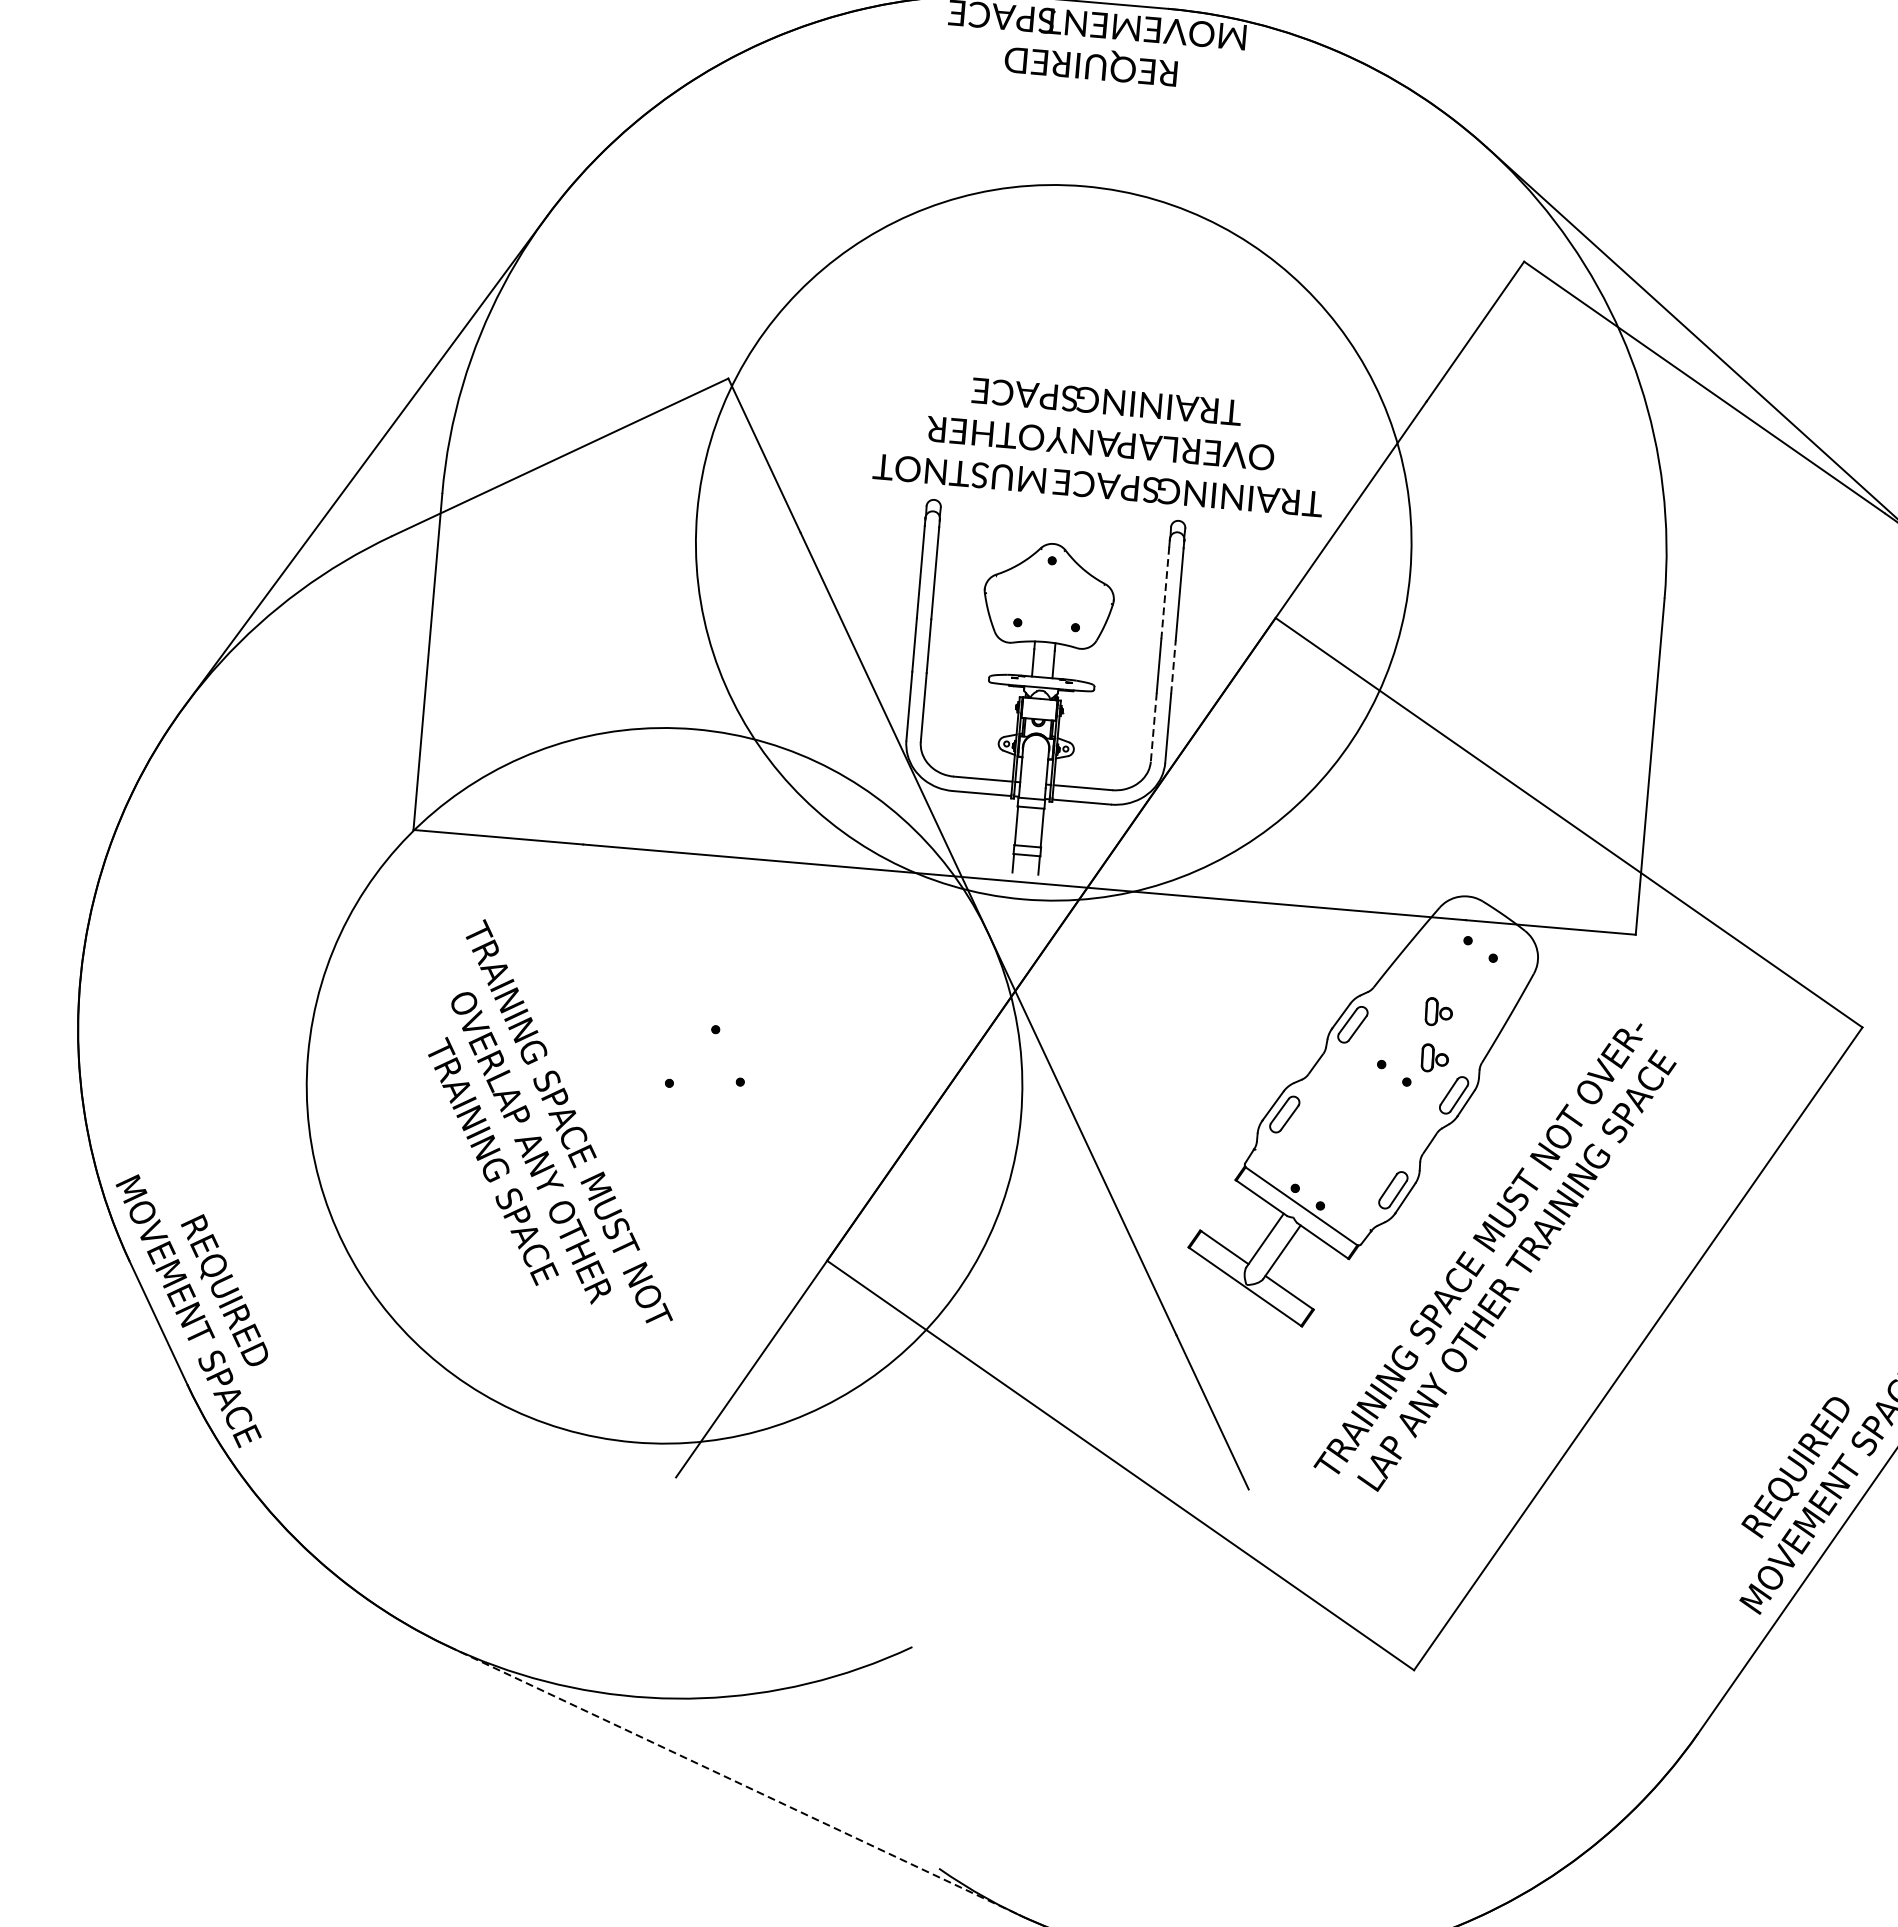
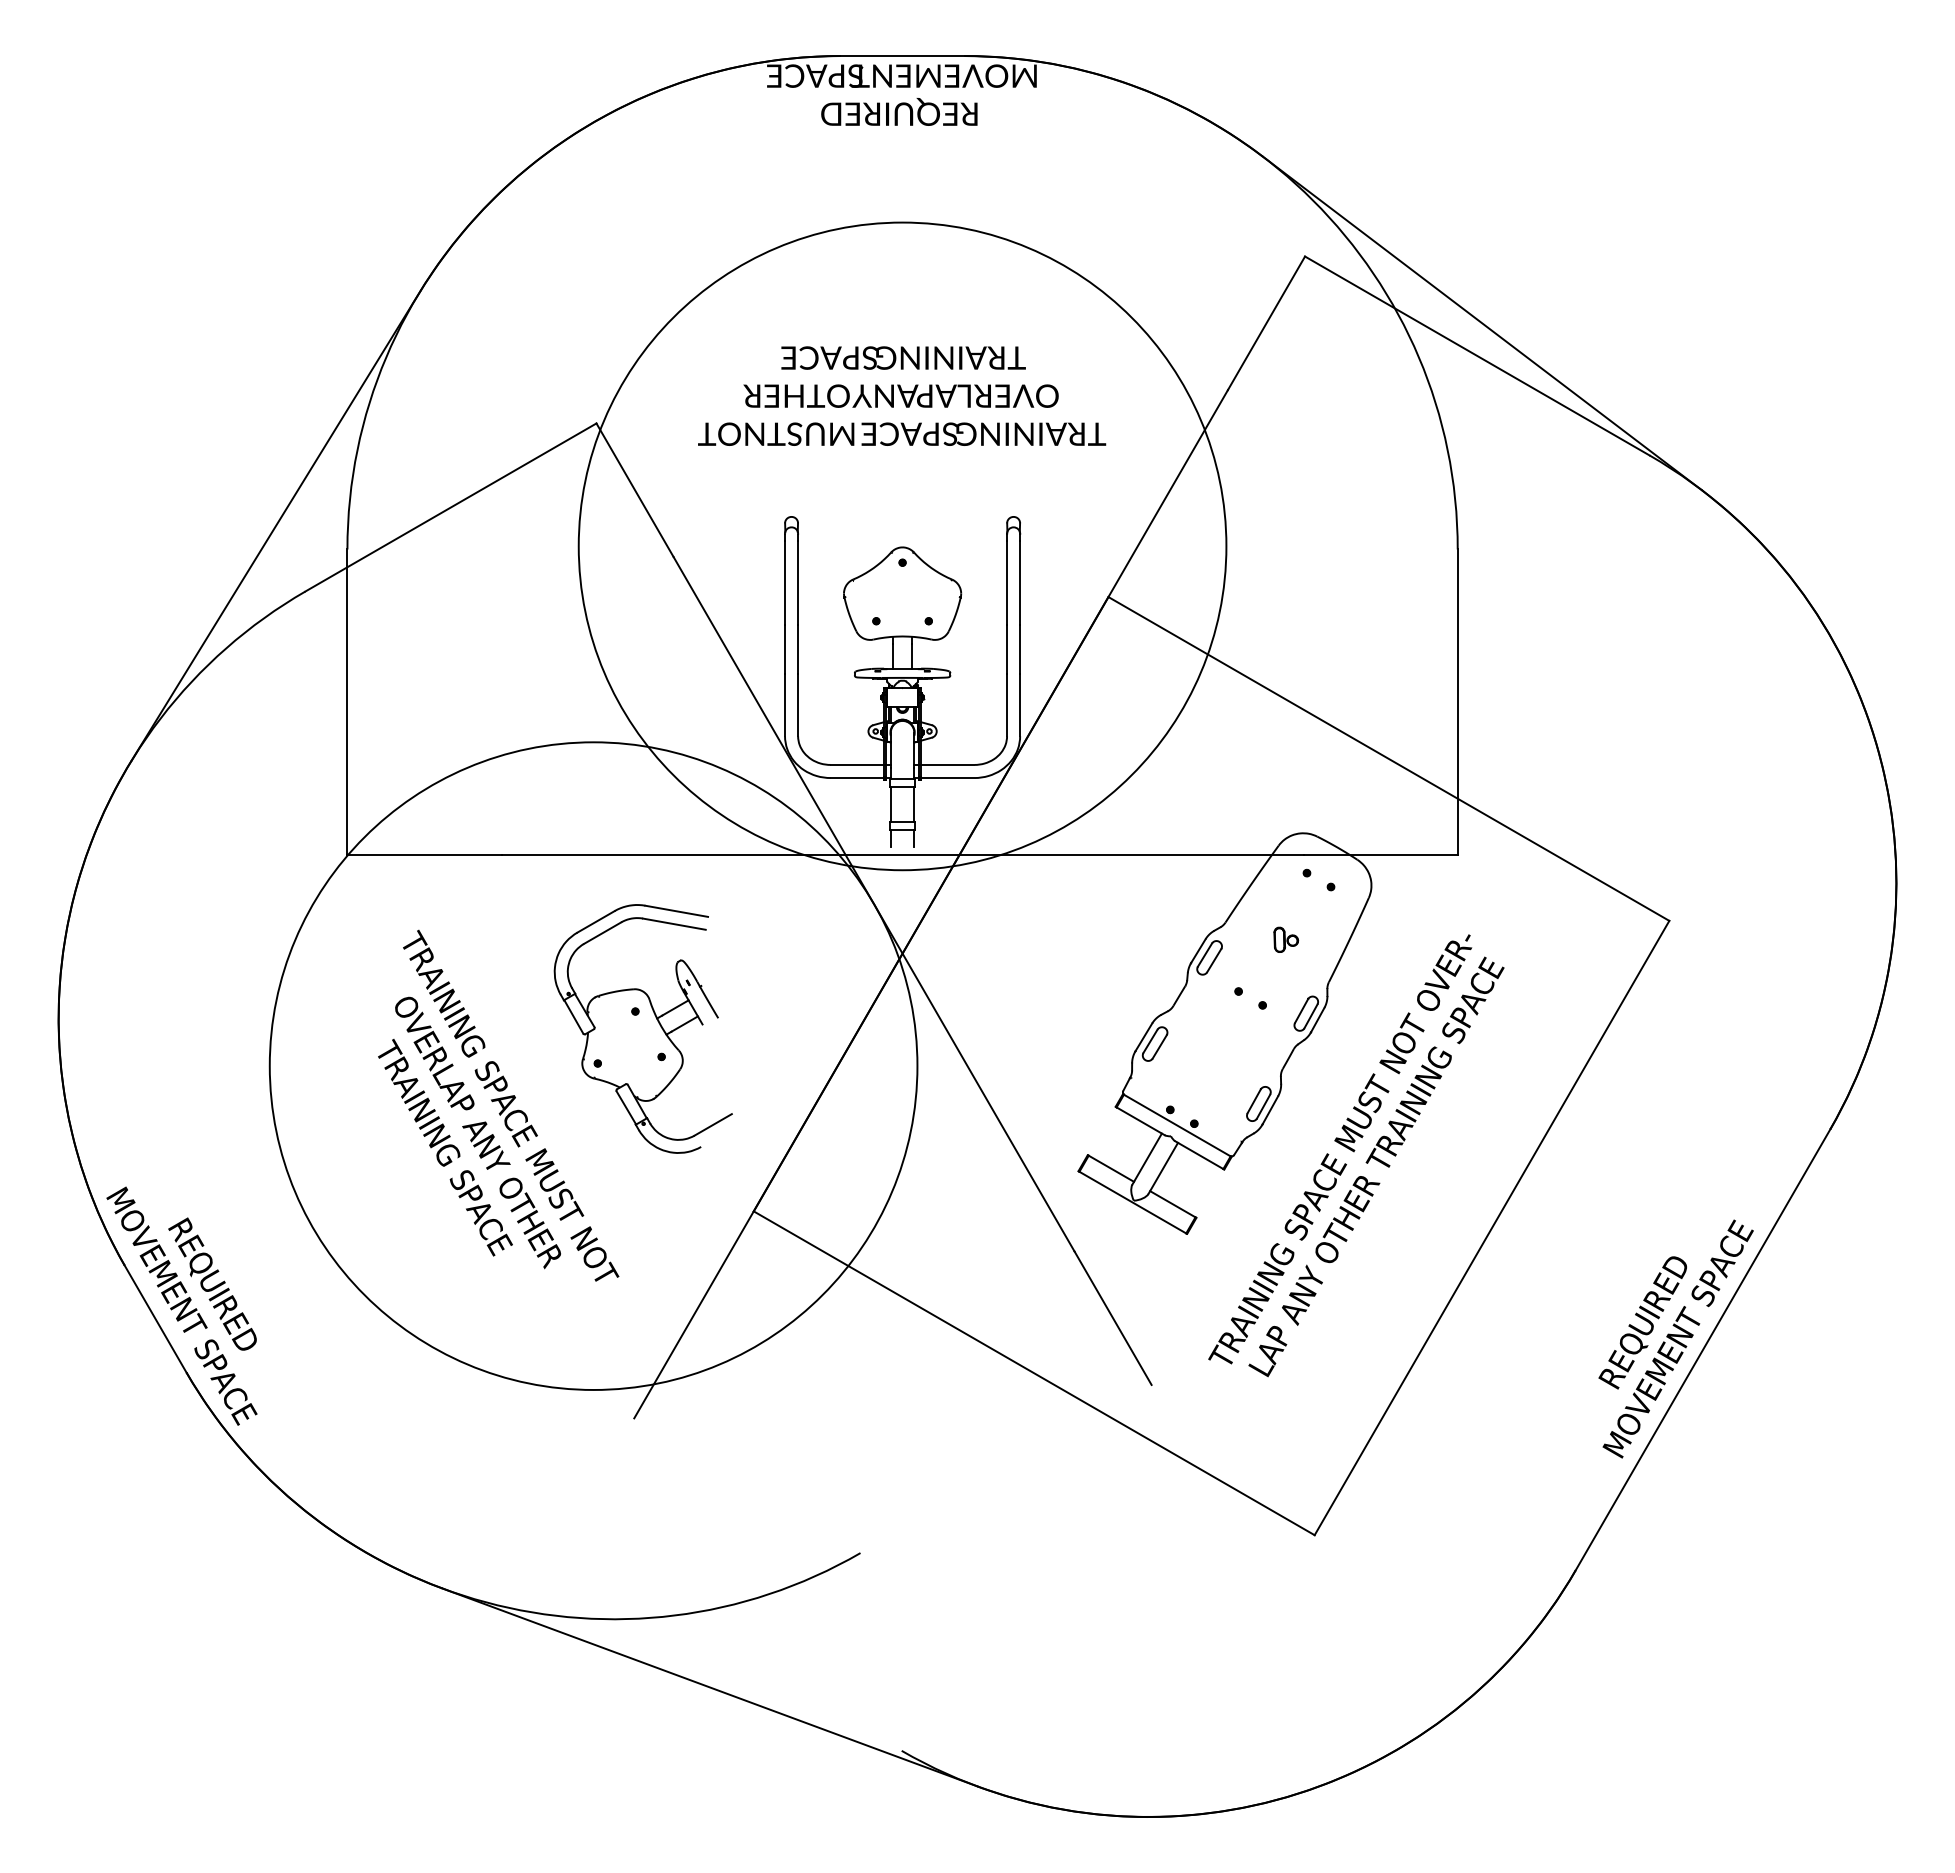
text: (1102, 442) -> (902, 395), moved
line: (1165, 593) -> (1007, 583), dashed -> solid
line: (1173, 666) -> (1020, 648), dashed -> solid
line: (1154, 727) -> (1007, 705), dashed -> solid
part: (721, 1049) -> (642, 1028), added
part: (1435, 1058) -> (1286, 981), removed
line: (734, 1780) -> (710, 1687), dashed -> solid

